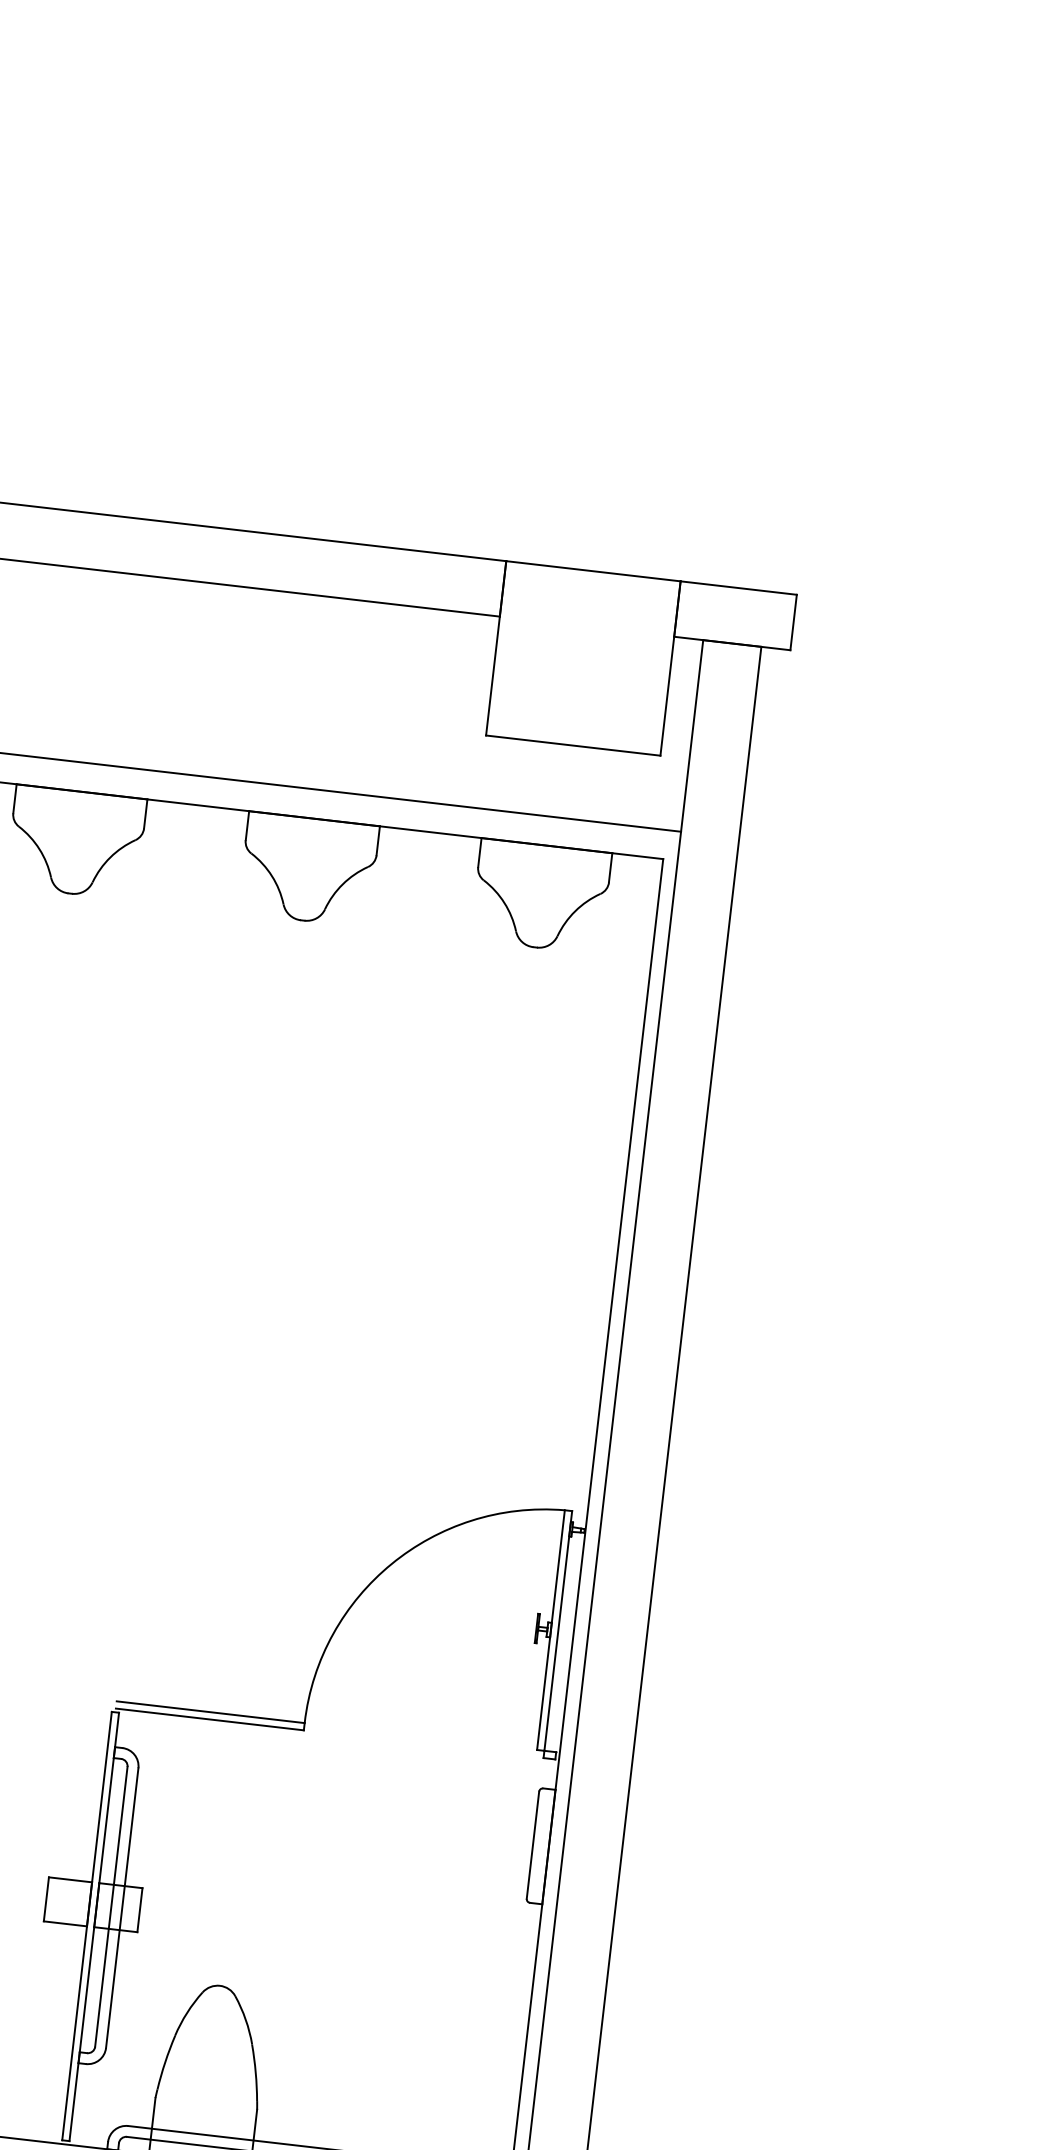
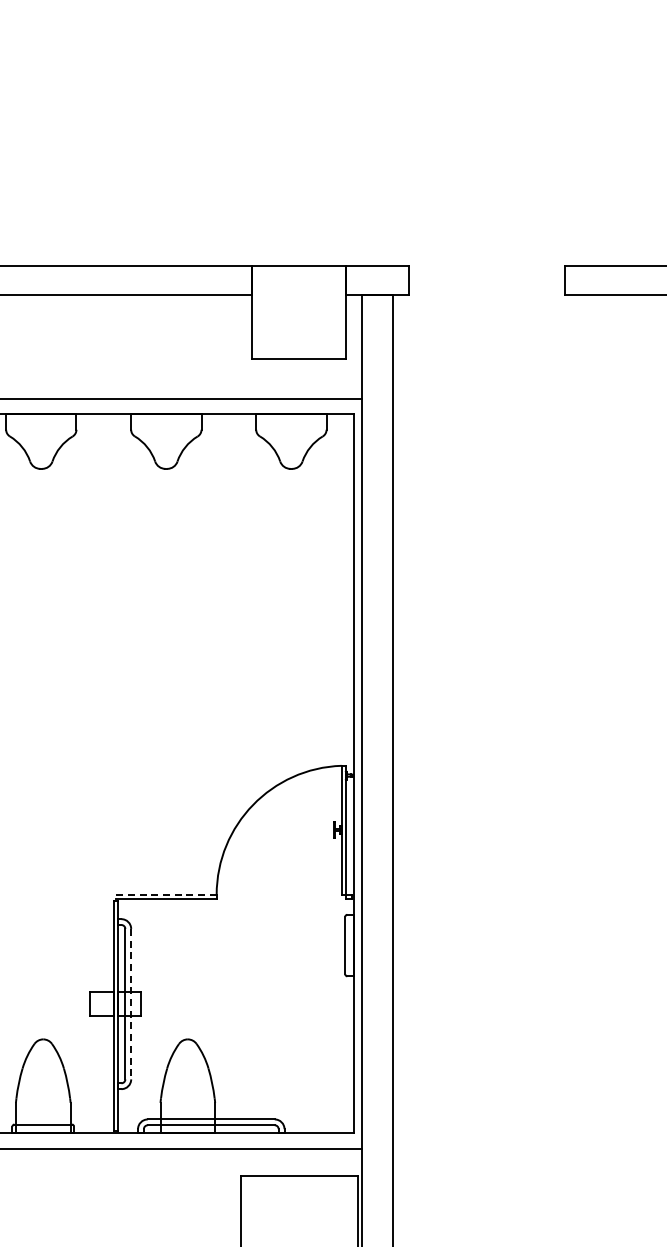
line: (211, 1711) -> (166, 894), solid -> dashed
line: (122, 1908) -> (131, 1004), solid -> dashed

